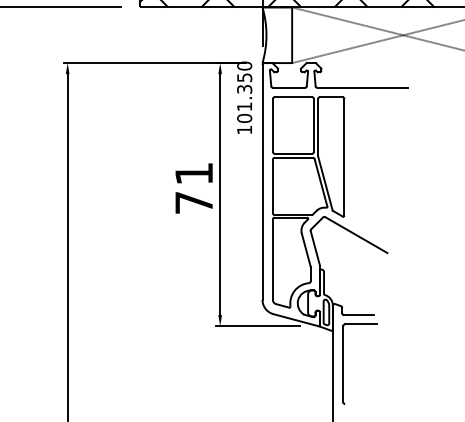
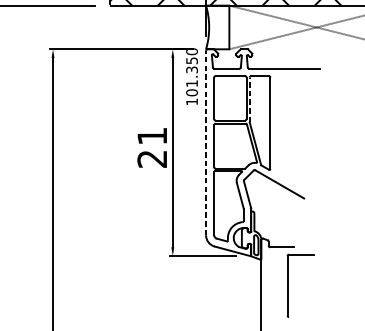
line: (318, 127) -> (250, 99), solid -> dashed
line: (262, 181) -> (206, 142), solid -> dashed
text: (193, 202) -> (151, 158), 71 -> 21
part: (343, 363) -> (287, 285), moved

